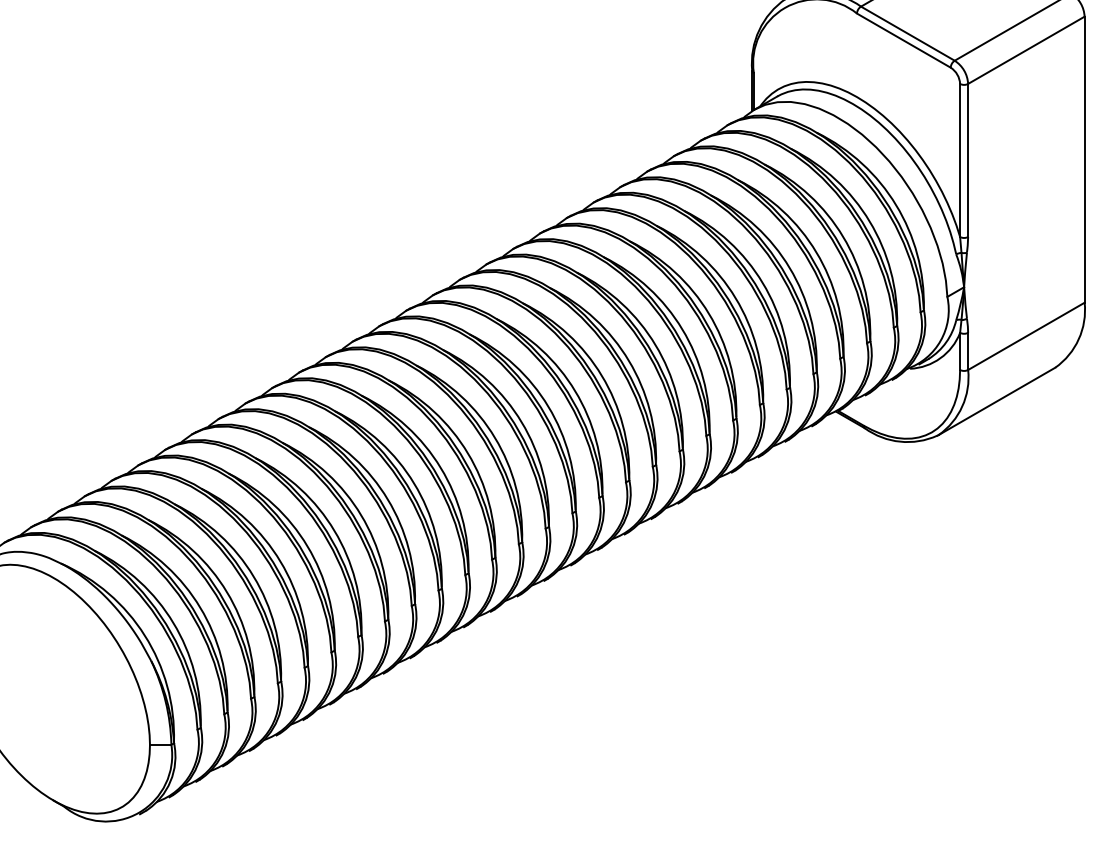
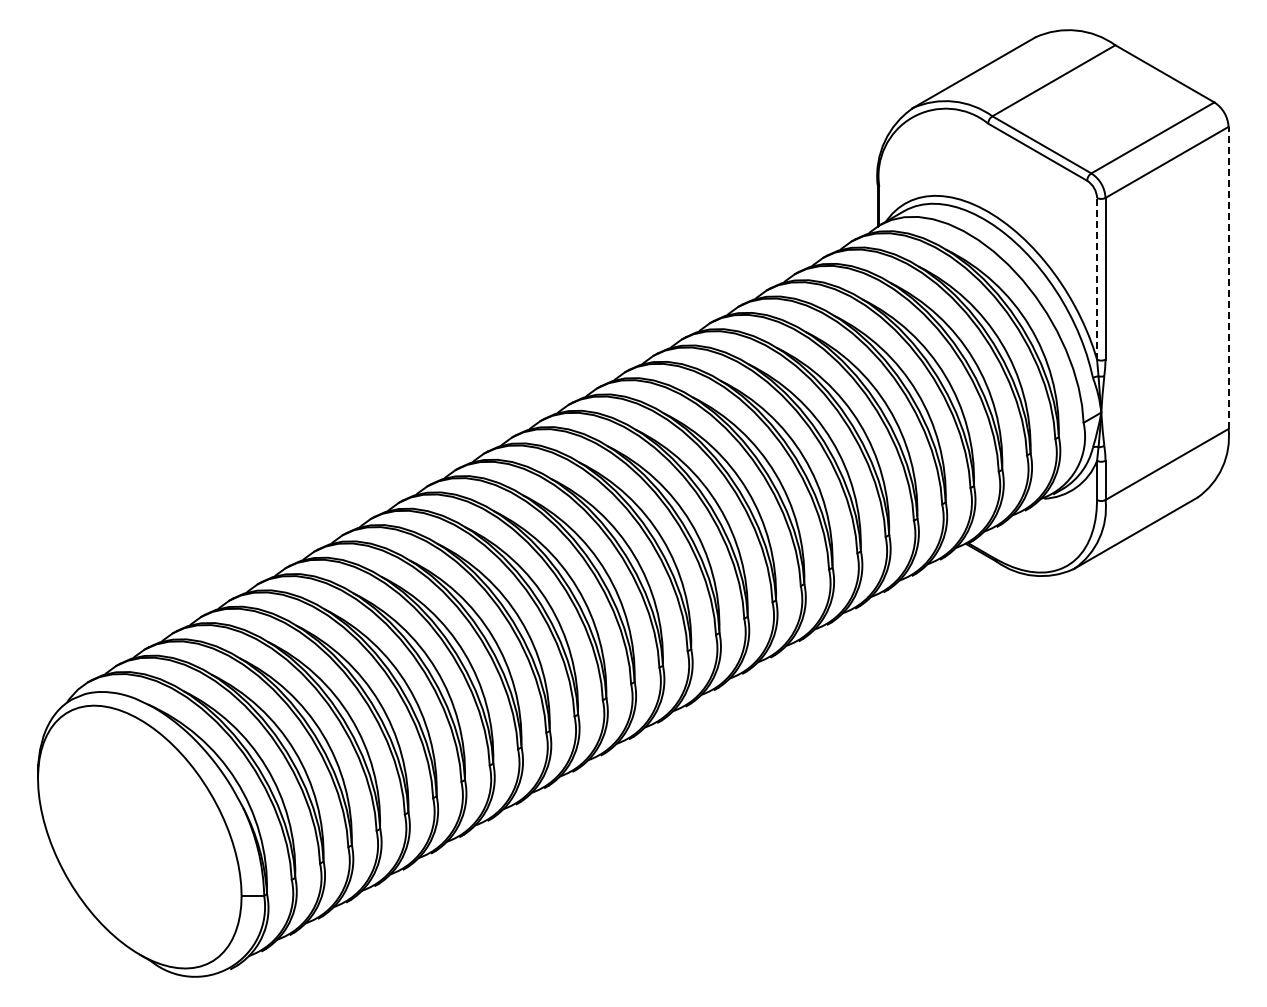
line: (1084, 159) -> (1228, 277), solid -> dashed
line: (960, 160) -> (1097, 278), solid -> dashed

